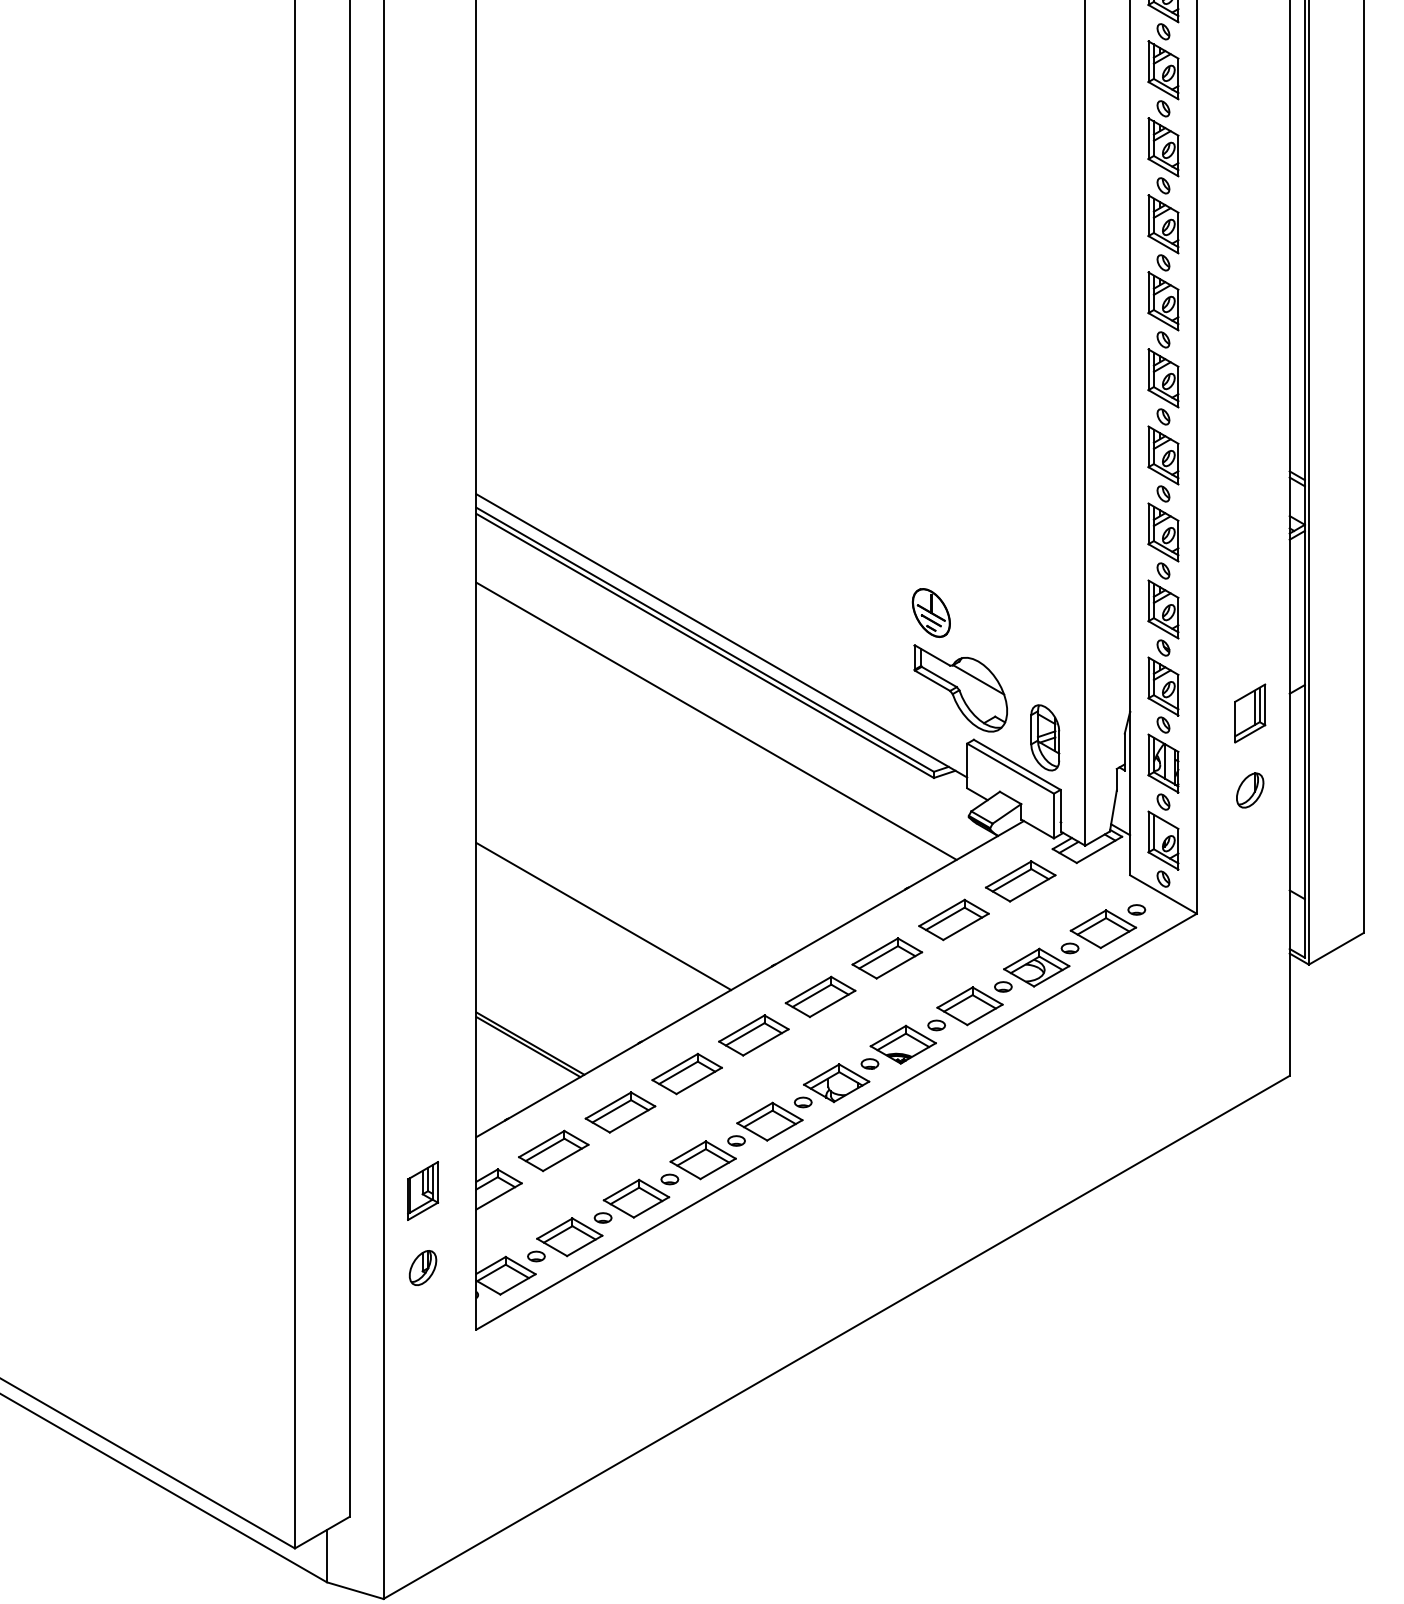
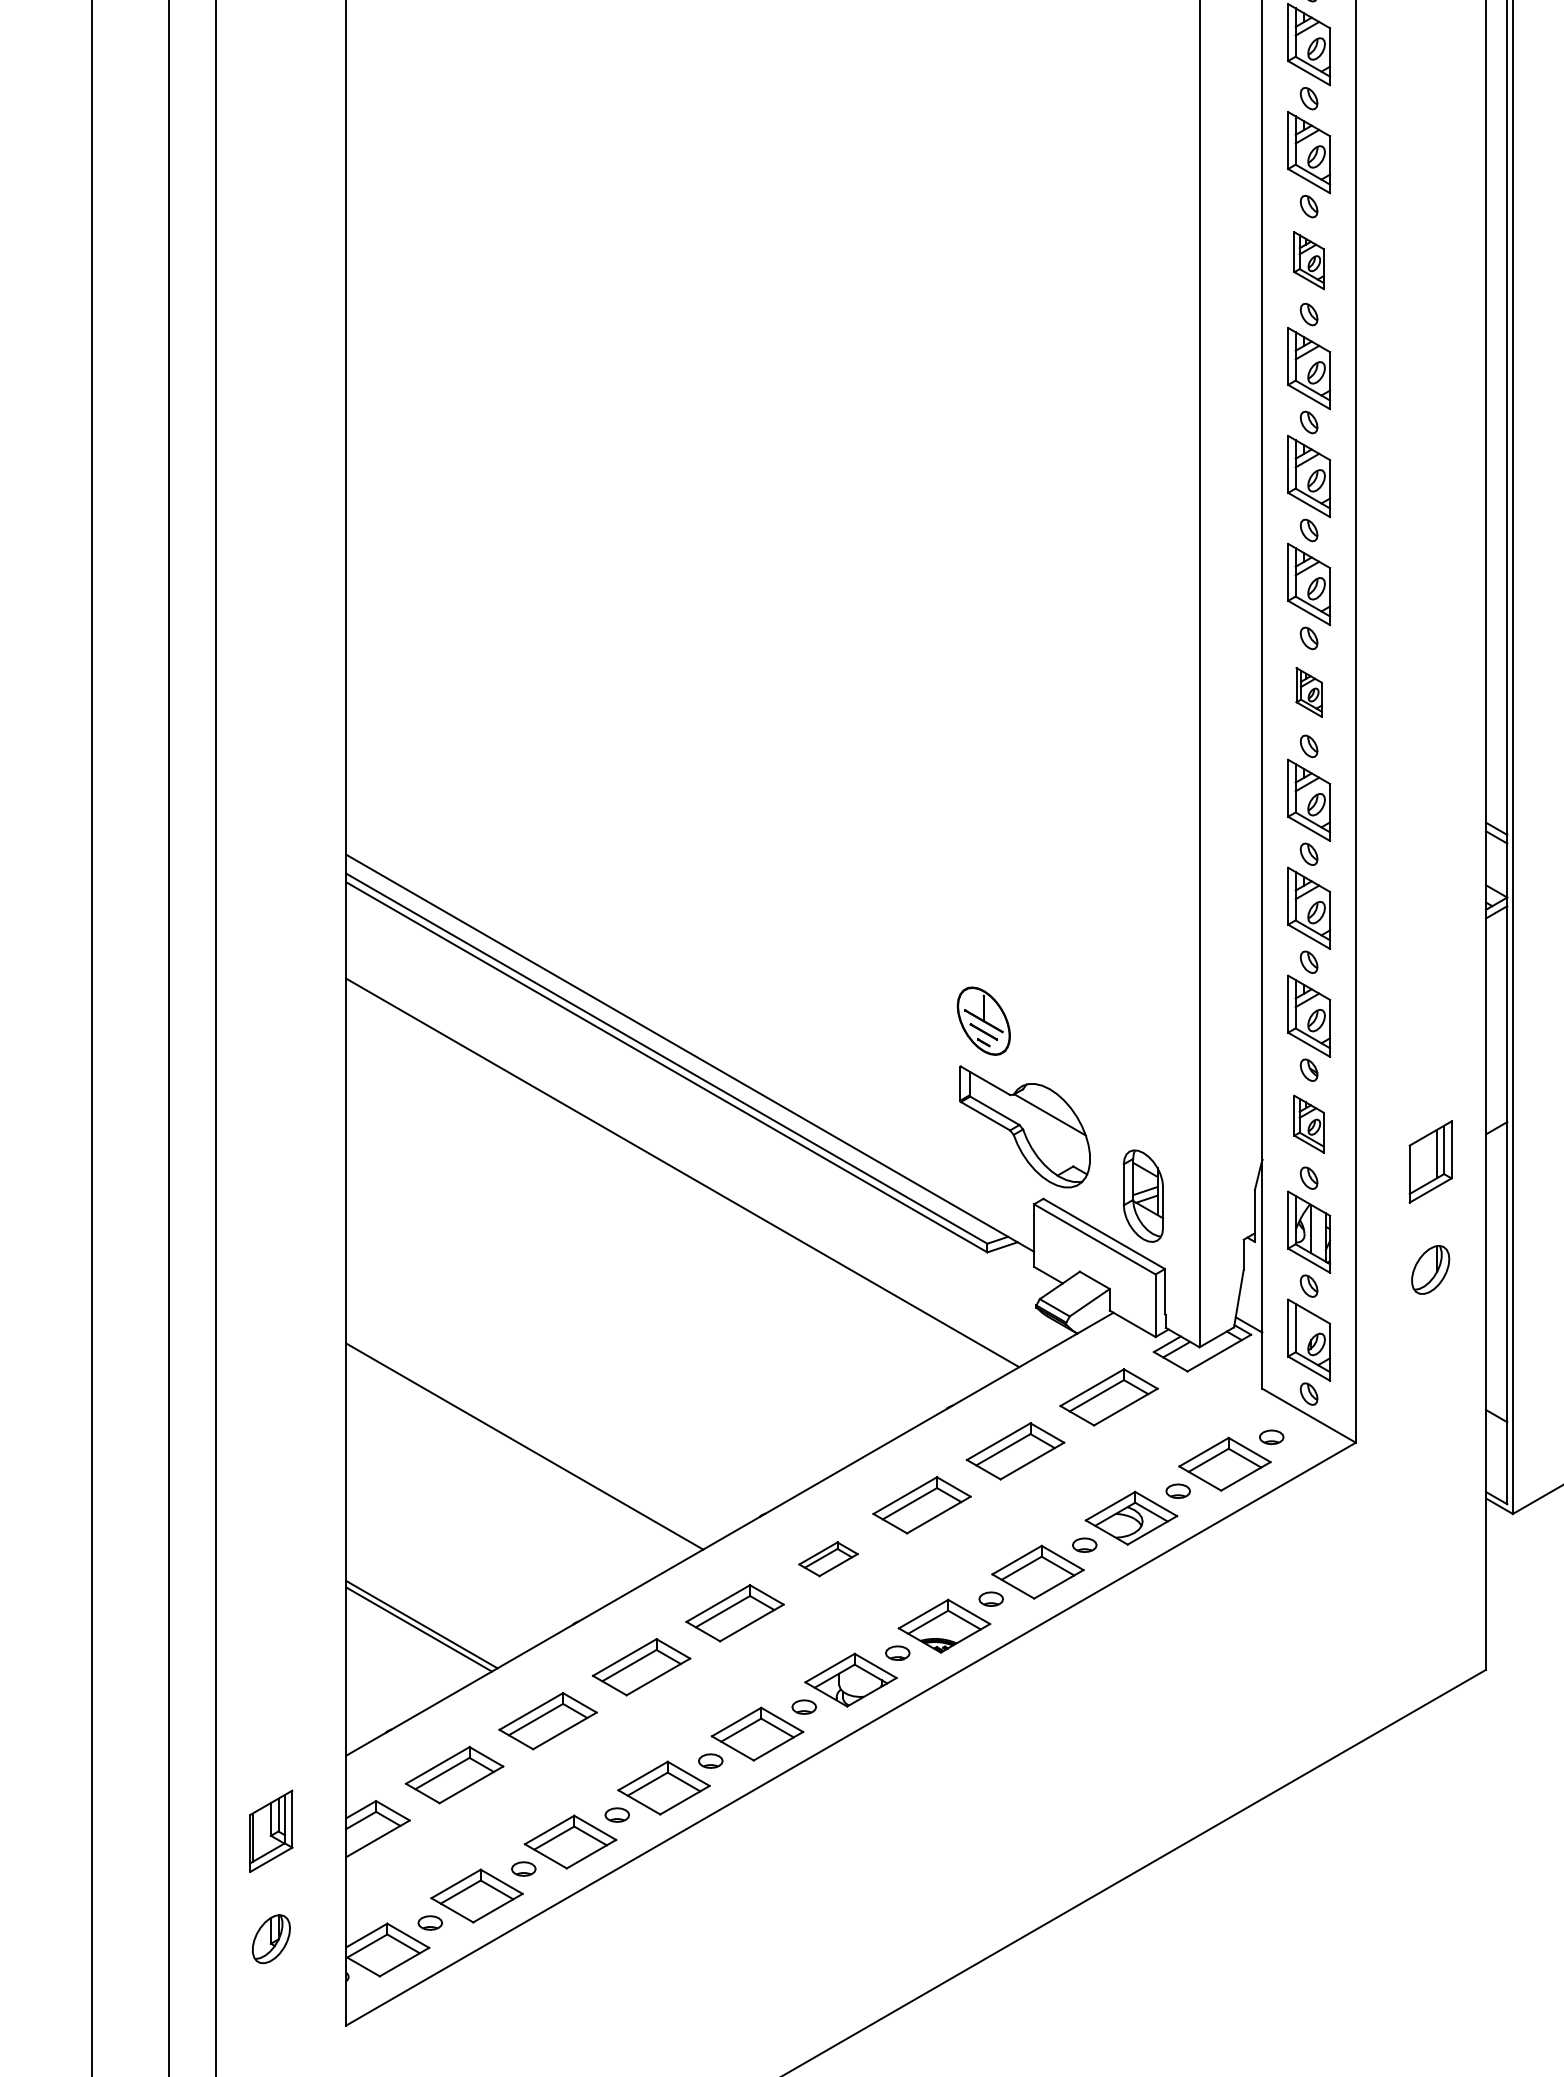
part: (1163, 70) -> (1309, 260), size x0.7
part: (1163, 378) -> (1309, 692), size x0.6
part: (1163, 686) -> (1309, 1124), size x0.7
part: (820, 996) -> (828, 1558), size x0.6

